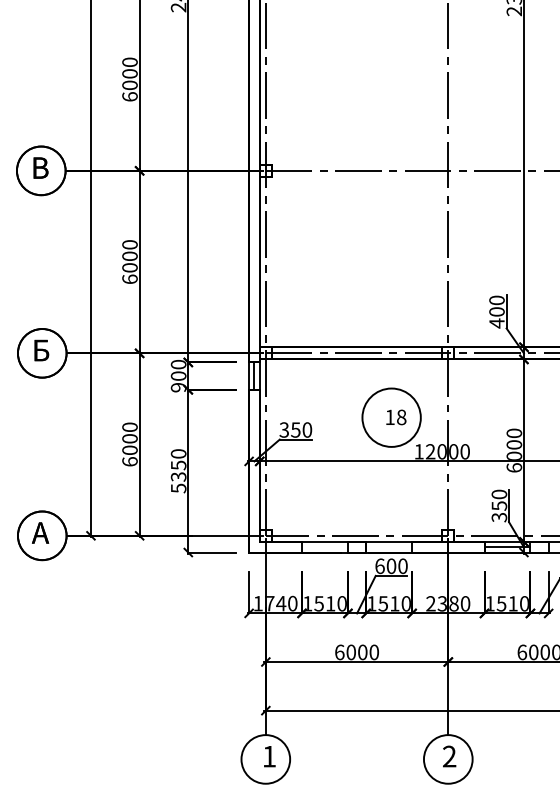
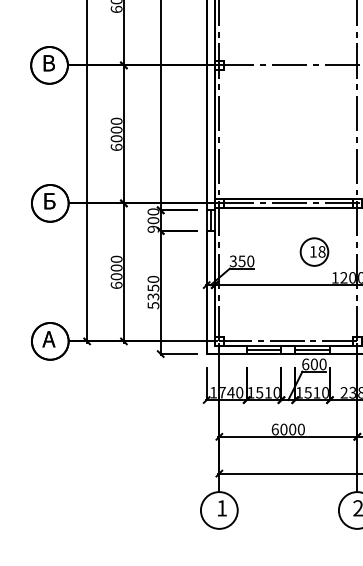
circle: (391, 417) -> (314, 251), size x0.62
line: (324, 547) -> (263, 350), added
line: (389, 547) -> (312, 350), added

